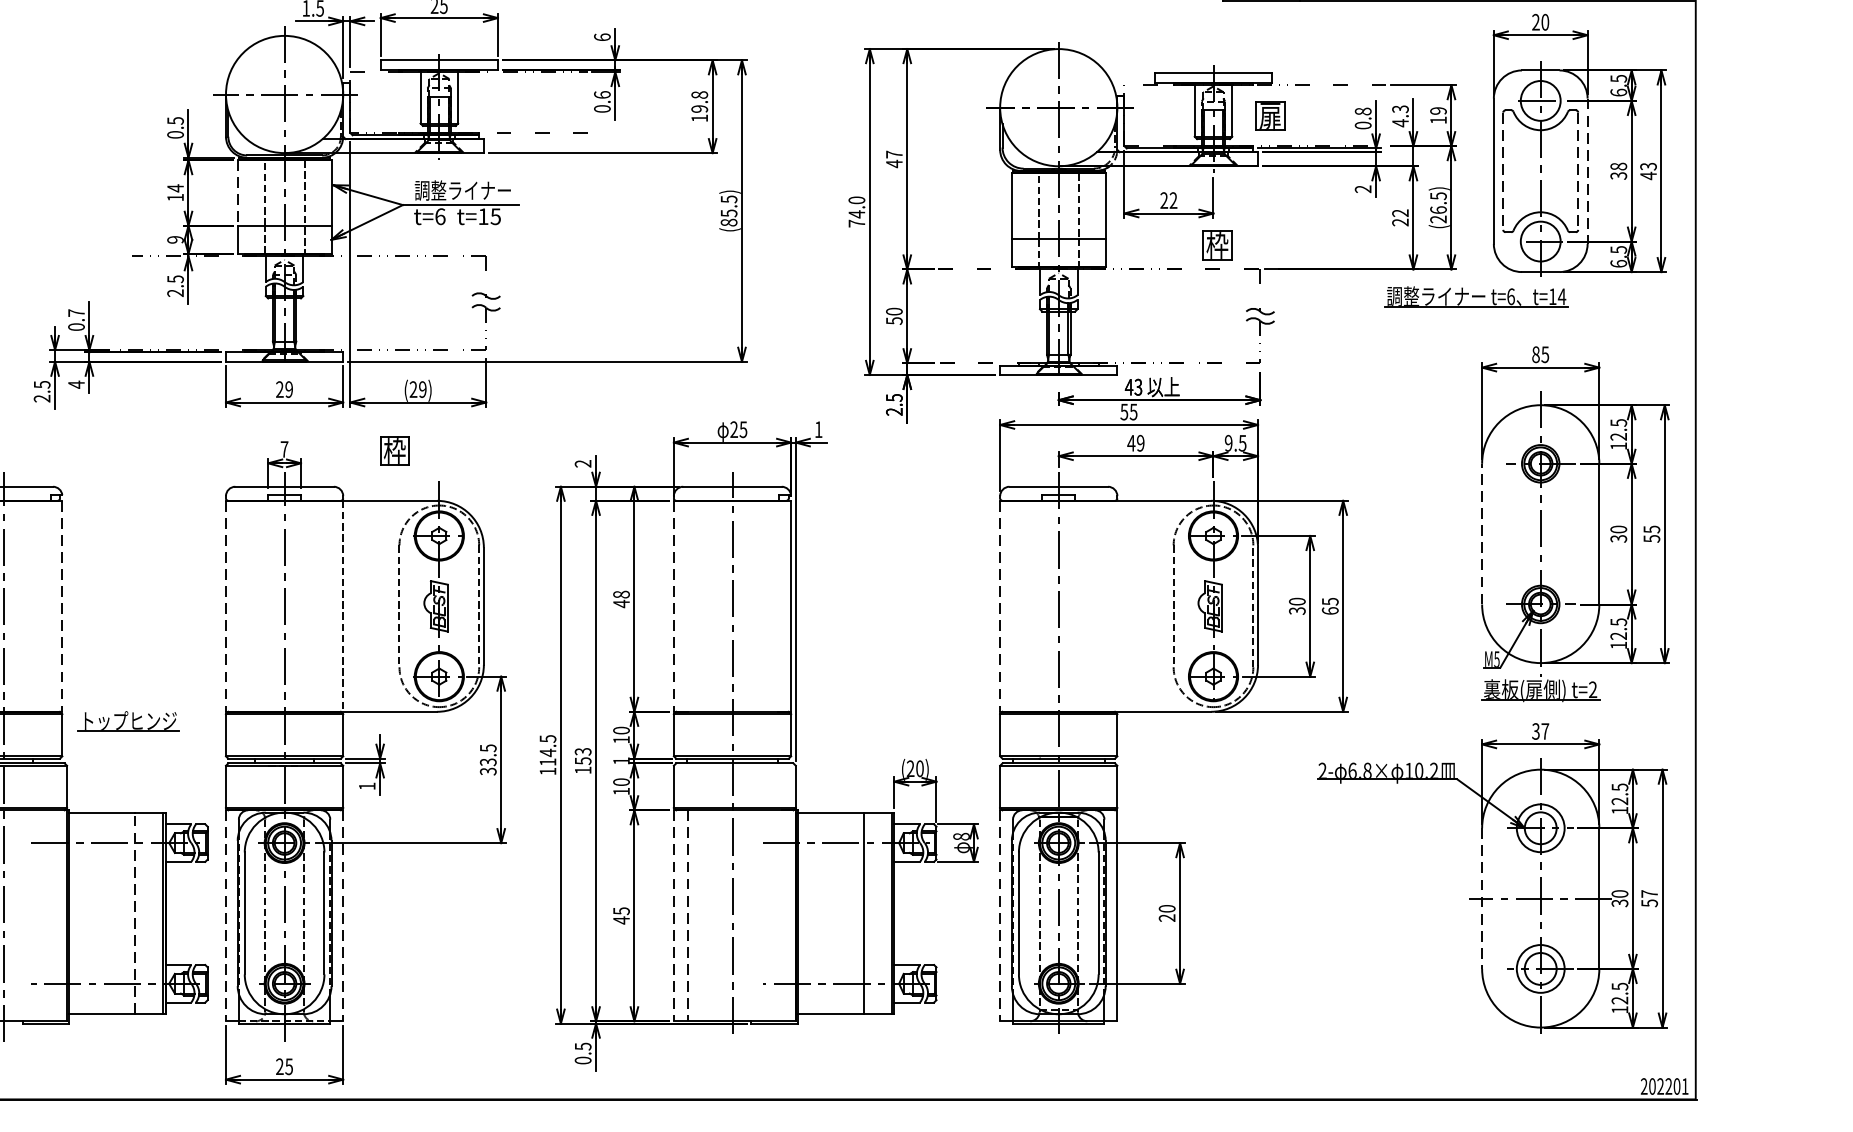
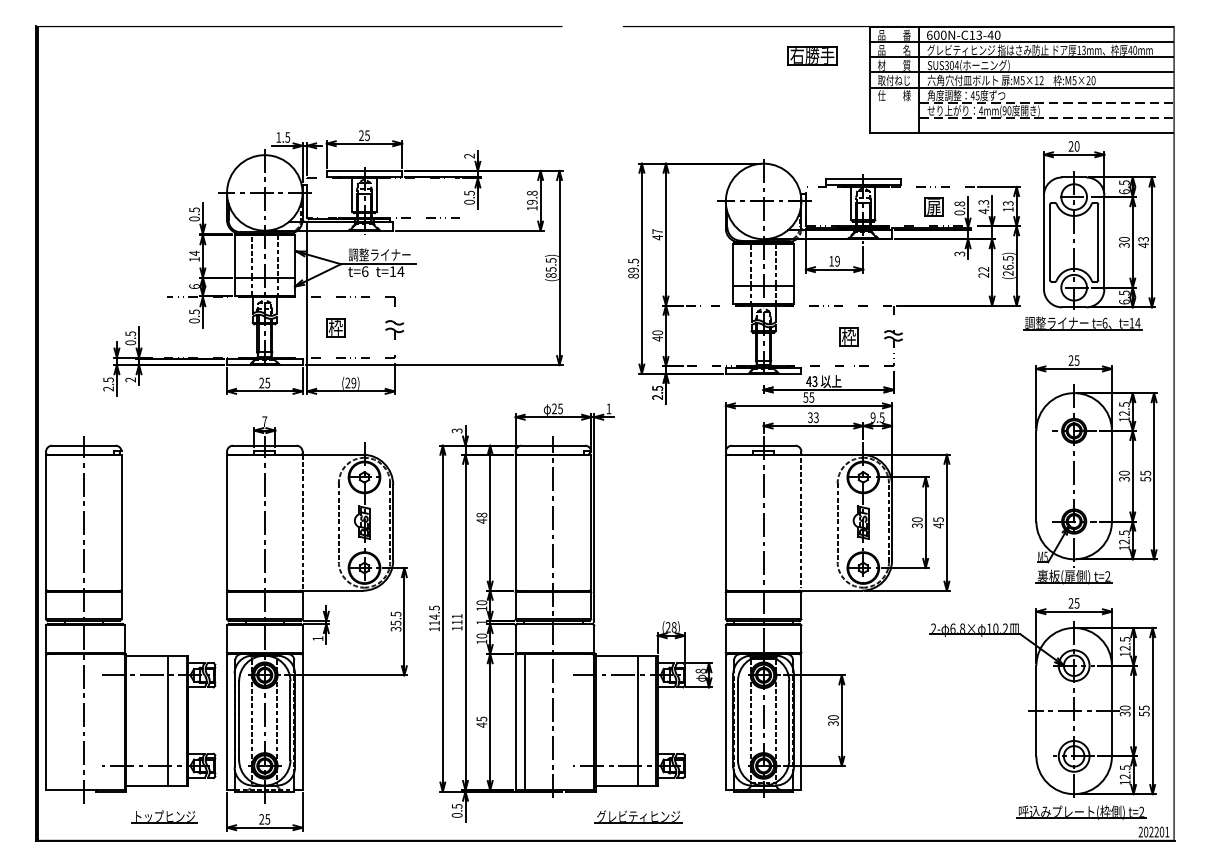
text: (602, 36) -> (469, 155), 6 -> 2
text: (602, 93) -> (469, 192), 0.6 -> 0.5
text: (1438, 110) -> (1008, 203), 19 -> 13
part: (1269, 115) -> (933, 206), moved
text: (1618, 166) -> (1124, 239), 38 -> 30
line: (1503, 171) -> (1050, 242), dashed -> solid
line: (1578, 171) -> (1098, 242), dashed -> solid
line: (1587, 171) -> (1104, 242), dashed -> solid
text: (1364, 188) -> (960, 253), 2 -> 3
line: (237, 193) -> (234, 256), dashed -> solid
text: (1168, 199) -> (834, 260), 22 -> 19
text: (856, 211) -> (633, 268), 74.0 -> 89.5
text: (495, 216) -> (400, 271), t=15 -> t=14
text: (175, 239) -> (194, 286), 9 -> 6
part: (1216, 244) -> (848, 336), moved
text: (175, 292) -> (194, 320), 2.5 -> 0.5
part: (1476, 297) -> (1082, 323), moved
text: (76, 312) -> (130, 333), 0.7 -> 0.5
text: (894, 320) -> (657, 338), 50 -> 40
text: (1535, 354) -> (1070, 360), 85 -> 25
text: (76, 384) -> (130, 379), 4 -> 2
text: (288, 388) -> (267, 382), 29 -> 25
text: (1134, 443) -> (812, 417), 49 -> 33
part: (394, 450) -> (335, 327), moved
text: (583, 463) -> (457, 430), 2 -> 3
line: (1482, 533) -> (1036, 475), dashed -> solid
line: (62, 605) -> (121, 522), dashed -> solid
line: (226, 605) -> (227, 522), dashed -> solid
line: (673, 605) -> (515, 522), dashed -> solid
line: (999, 605) -> (725, 522), dashed -> solid
line: (1117, 605) -> (801, 522), added
text: (1330, 610) -> (938, 525), 65 -> 45
part: (128, 720) -> (164, 816), moved
text: (1539, 731) -> (1073, 603), 37 -> 25
text: (582, 756) -> (456, 619), 153 -> 111
text: (487, 761) -> (395, 622), 33.5 -> 35.5
text: (918, 768) -> (673, 627), (20) -> (28)
text: (1649, 893) -> (1144, 707), 57 -> 55
line: (1482, 899) -> (1036, 711), dashed -> solid
line: (135, 913) -> (168, 720), dashed -> solid
line: (226, 916) -> (227, 722), dashed -> solid
line: (343, 916) -> (302, 722), dashed -> solid
line: (673, 916) -> (515, 722), dashed -> solid
line: (687, 916) -> (524, 722), dashed -> solid
line: (999, 916) -> (725, 722), dashed -> solid
text: (1167, 917) -> (833, 723), 20 -> 30
part: (1552, 1056) -> (1081, 812), added
part: (864, 1062) -> (638, 816), added

